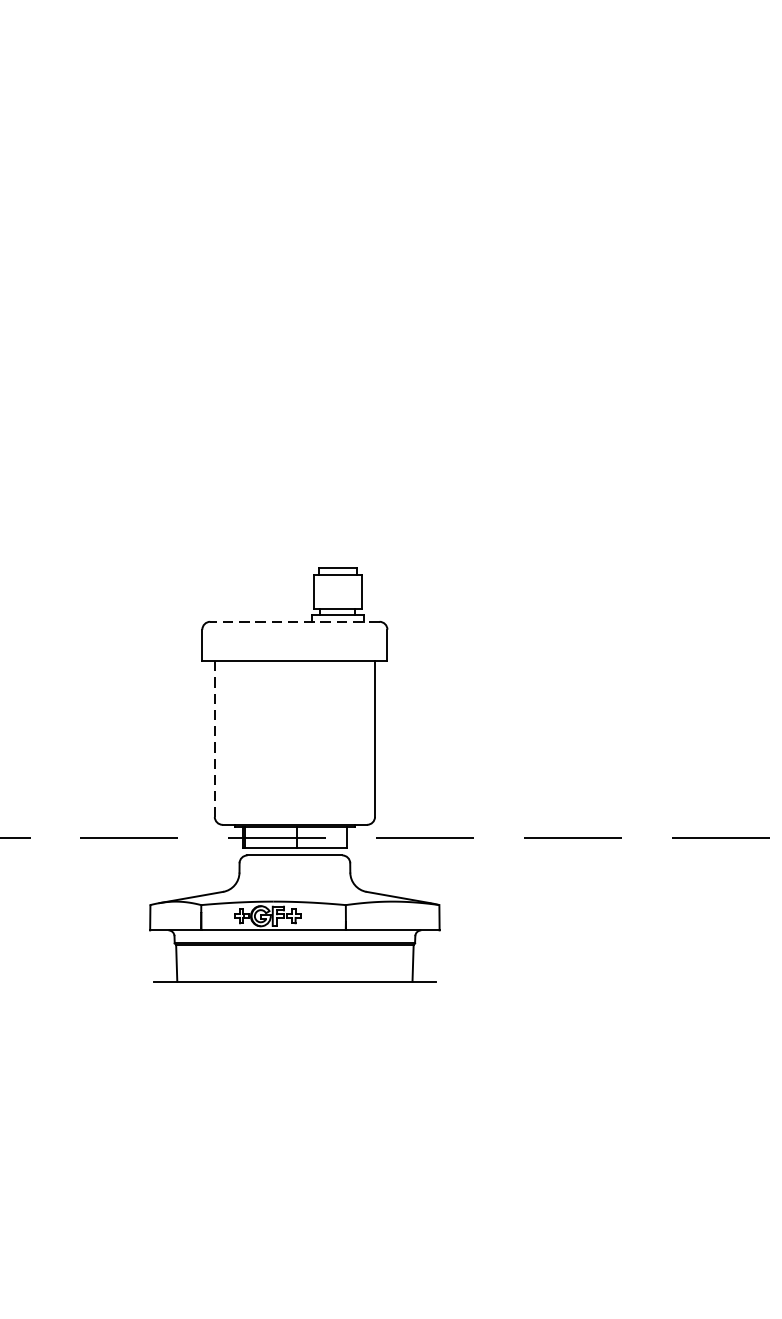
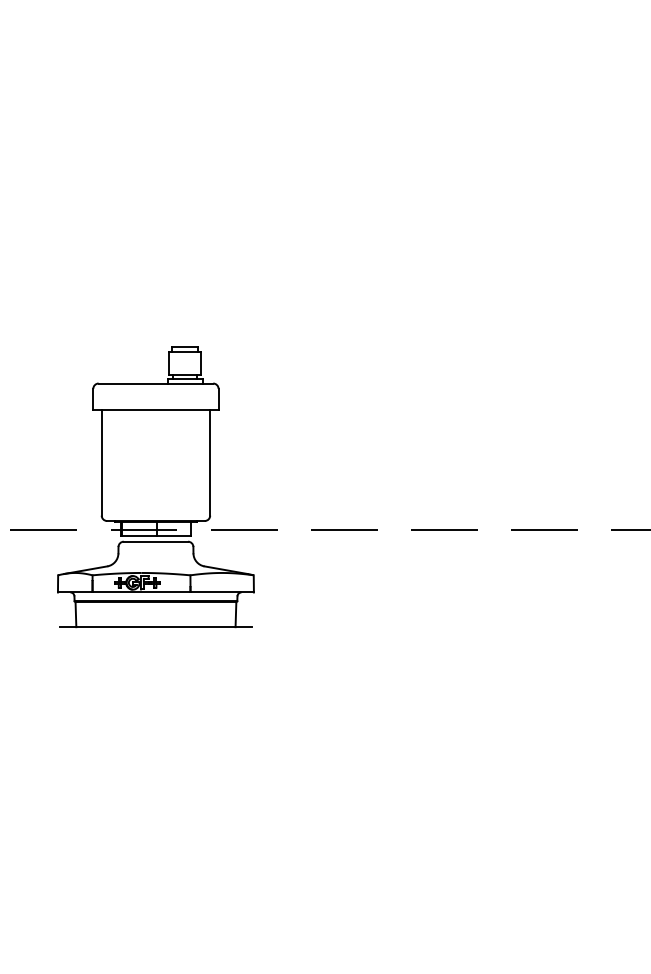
line: (294, 621) -> (155, 383), dashed -> solid
line: (214, 738) -> (101, 462), dashed -> solid

